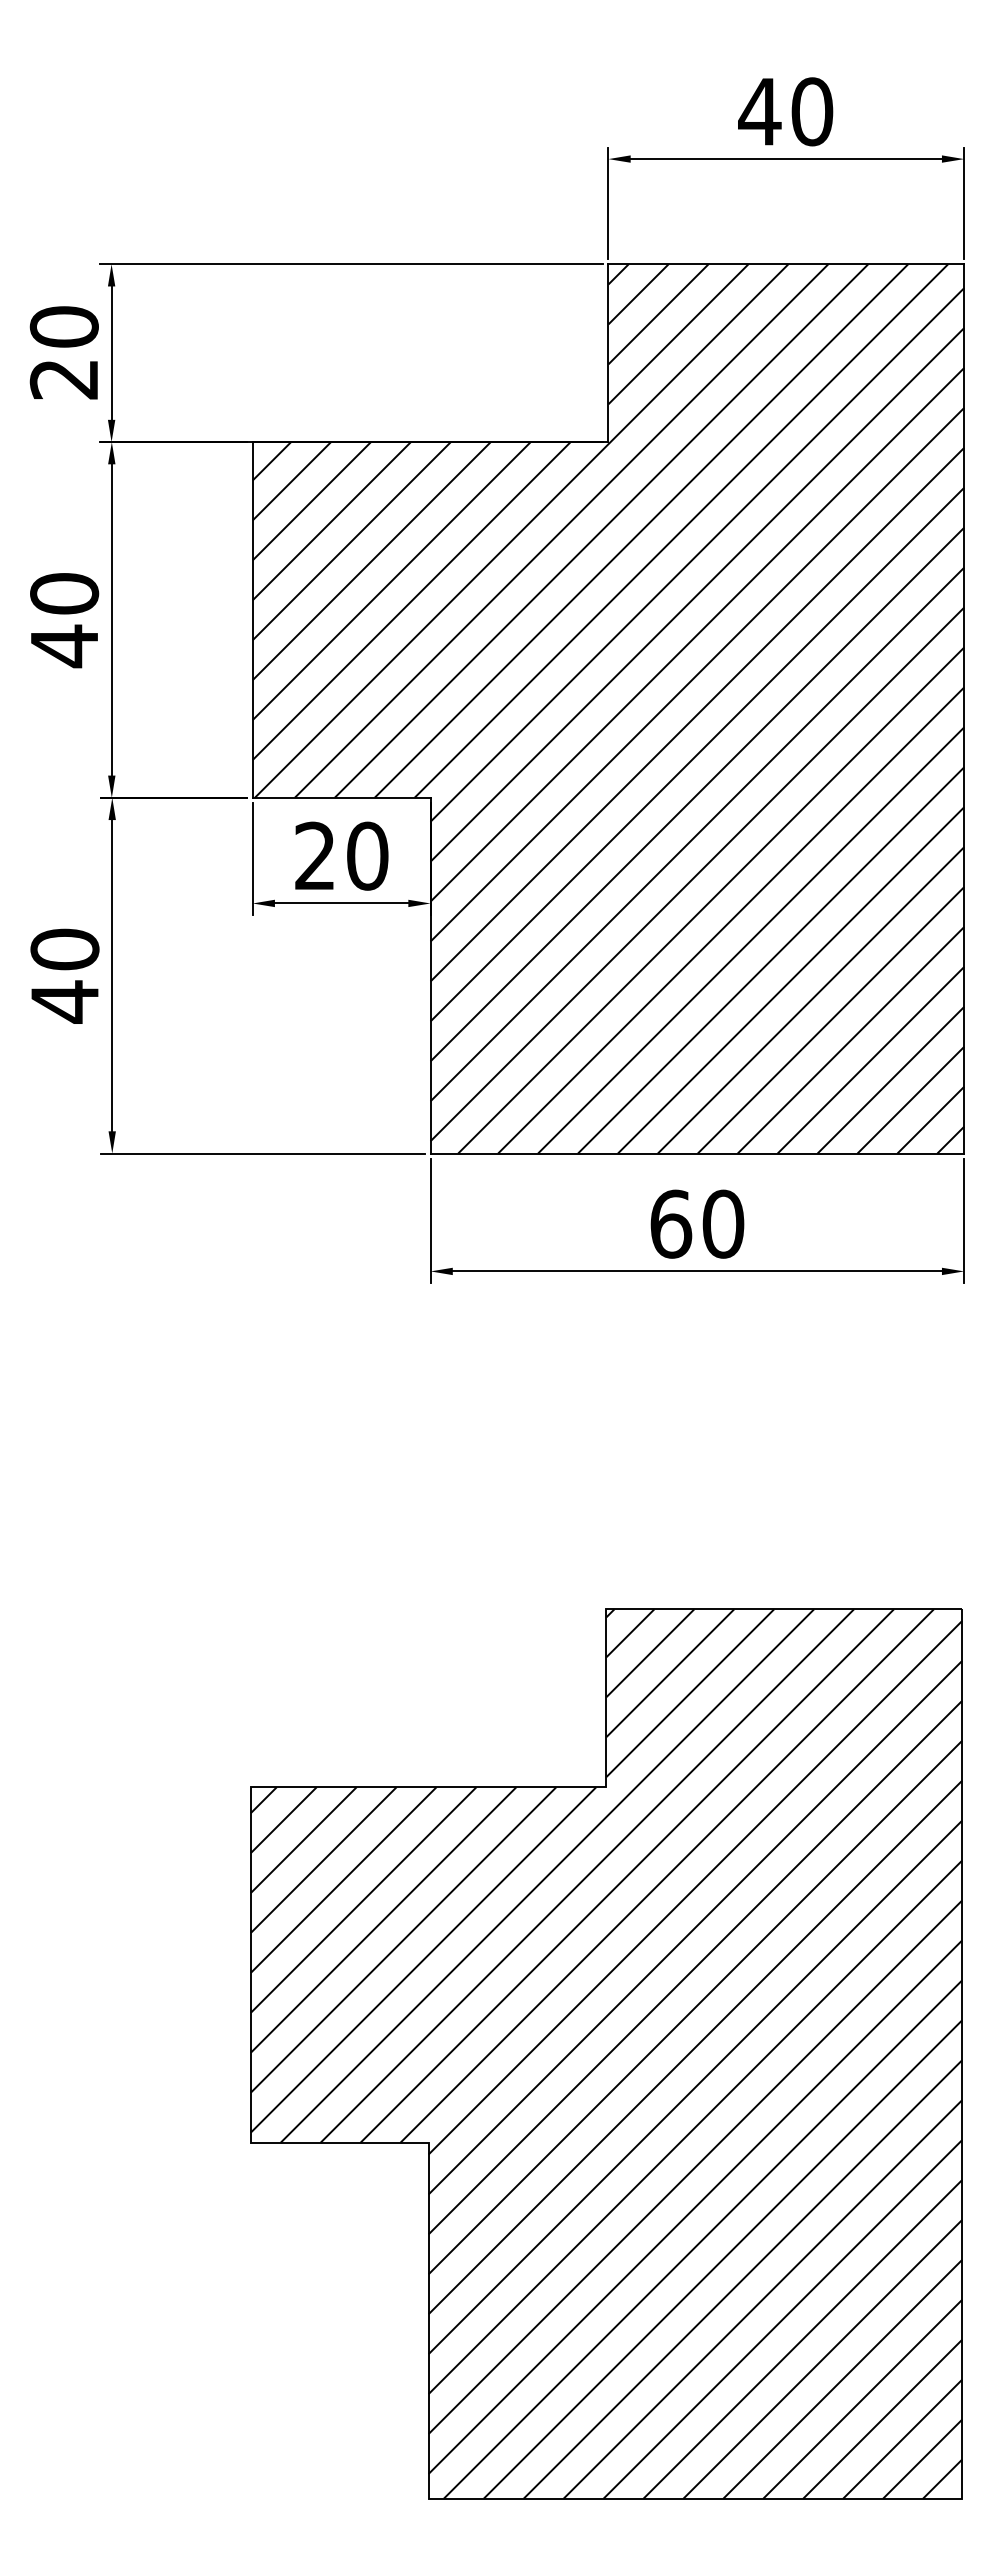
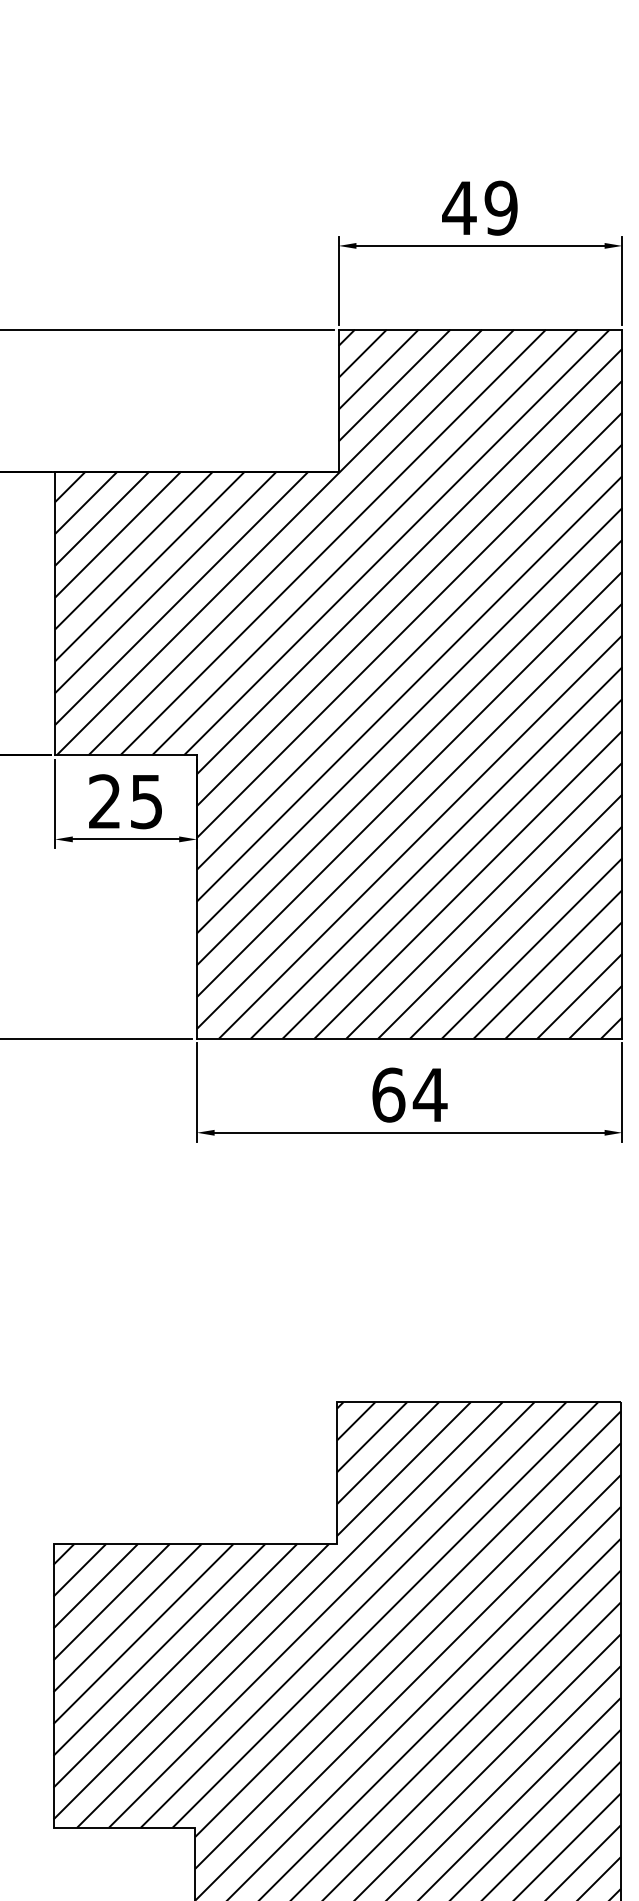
text: (812, 111) -> (501, 207), 40 -> 49
text: (367, 855) -> (146, 801), 20 -> 25
text: (723, 1223) -> (430, 1094), 60 -> 64

